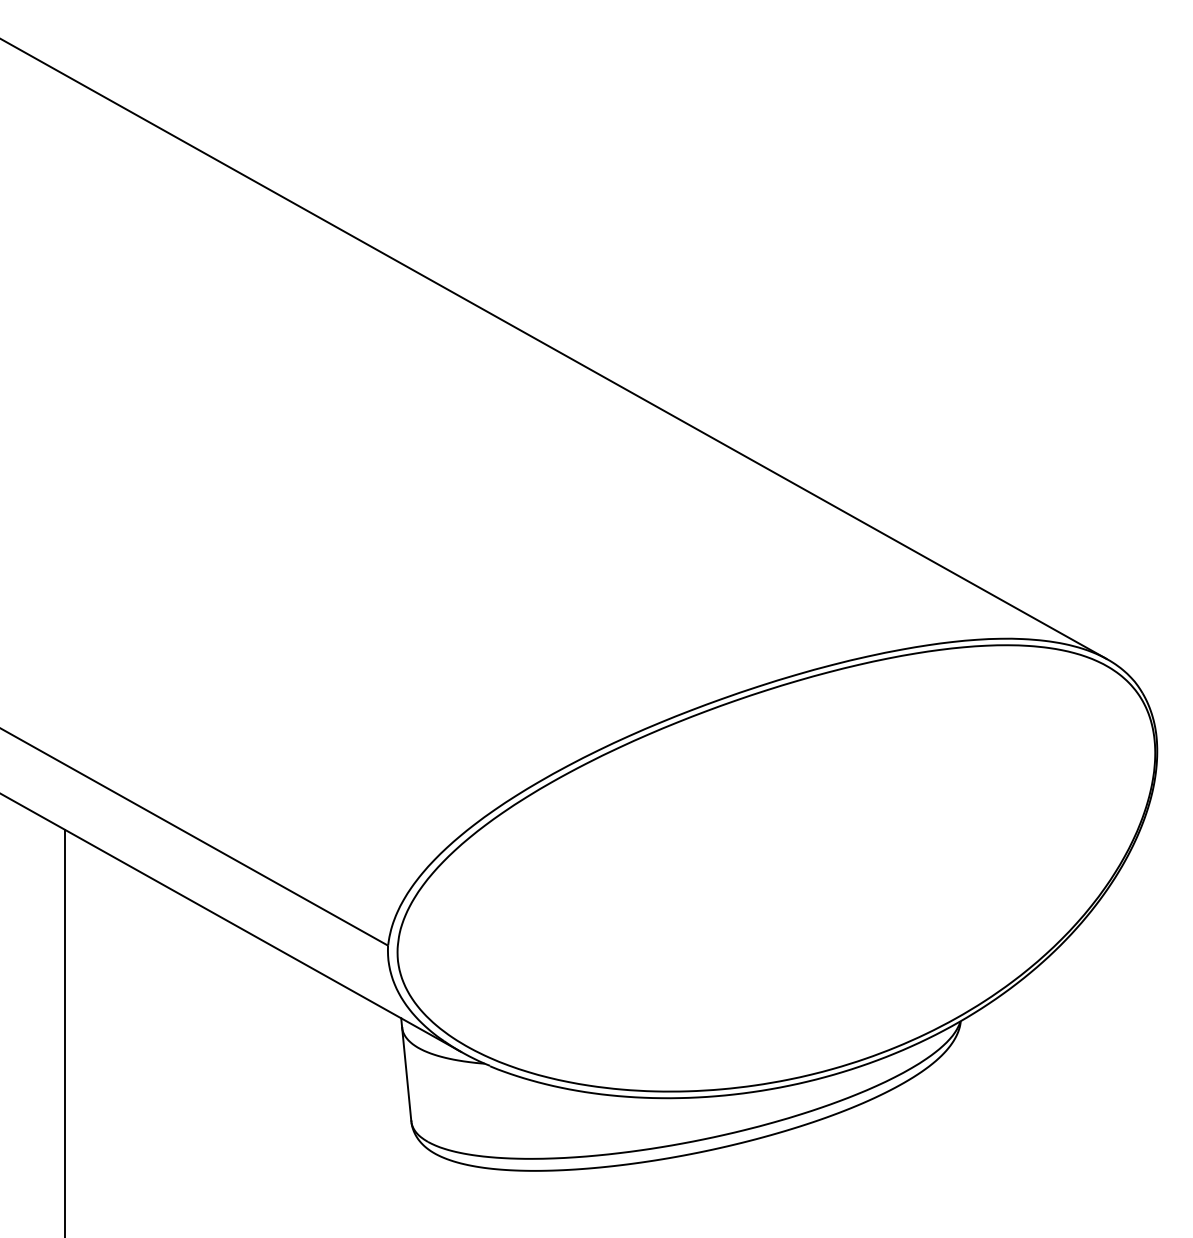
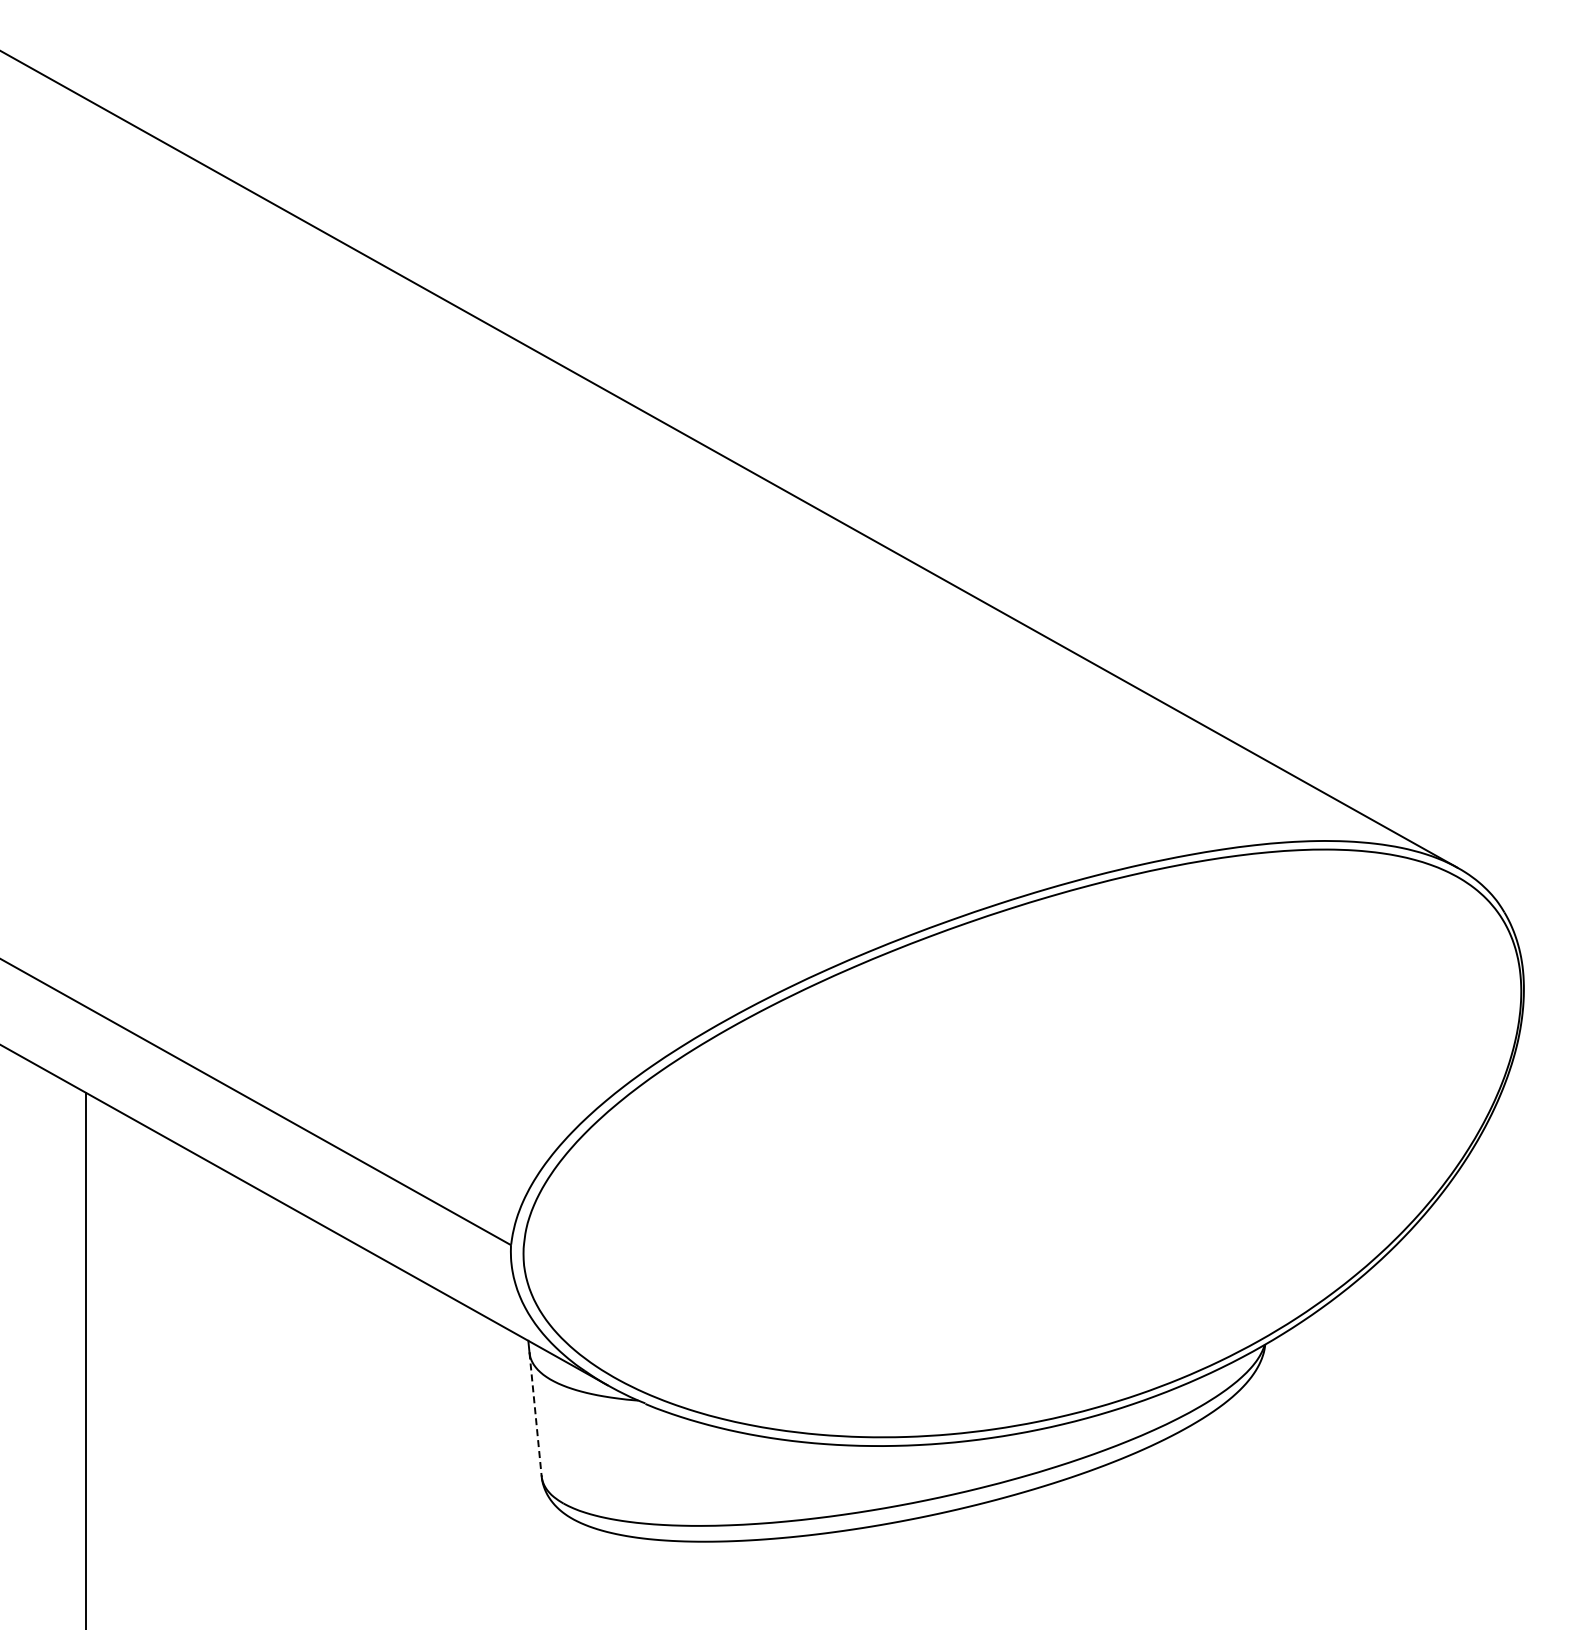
line: (406, 1074) -> (535, 1414), solid -> dashed

